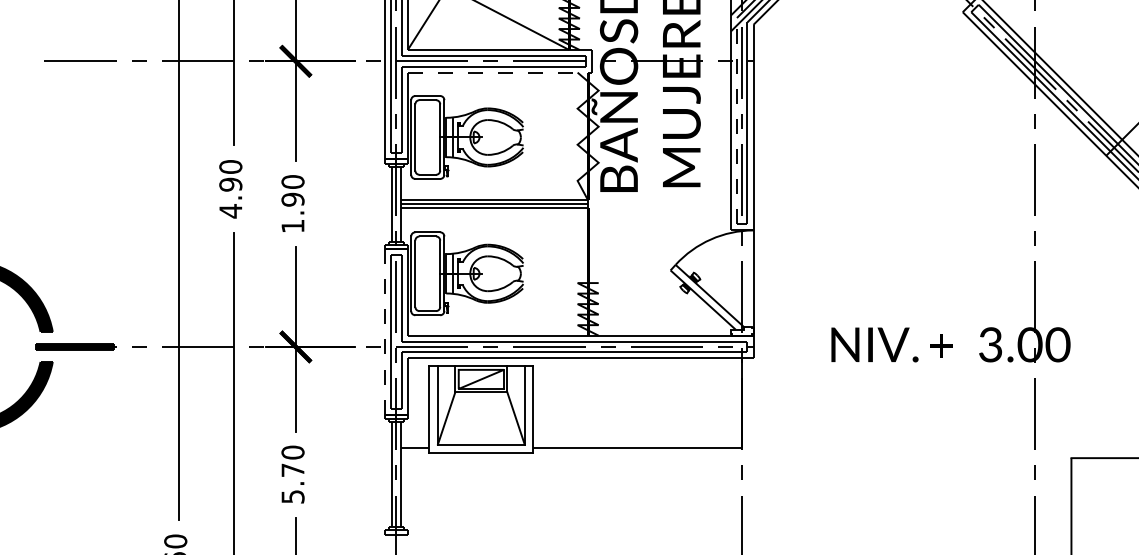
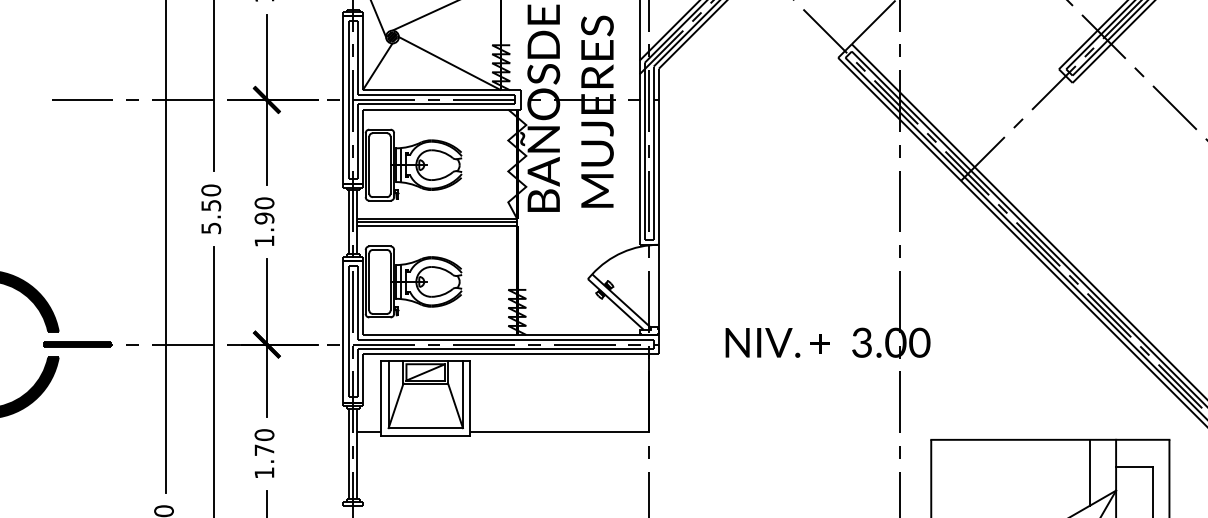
line: (499, 72) -> (441, 109), dashed -> solid
line: (736, 120) -> (644, 150), dashed -> solid
text: (231, 197) -> (211, 216), 4.90 -> 5.50
line: (385, 331) -> (343, 331), dashed -> solid
text: (293, 496) -> (264, 472), 5.70 -> 1.70

